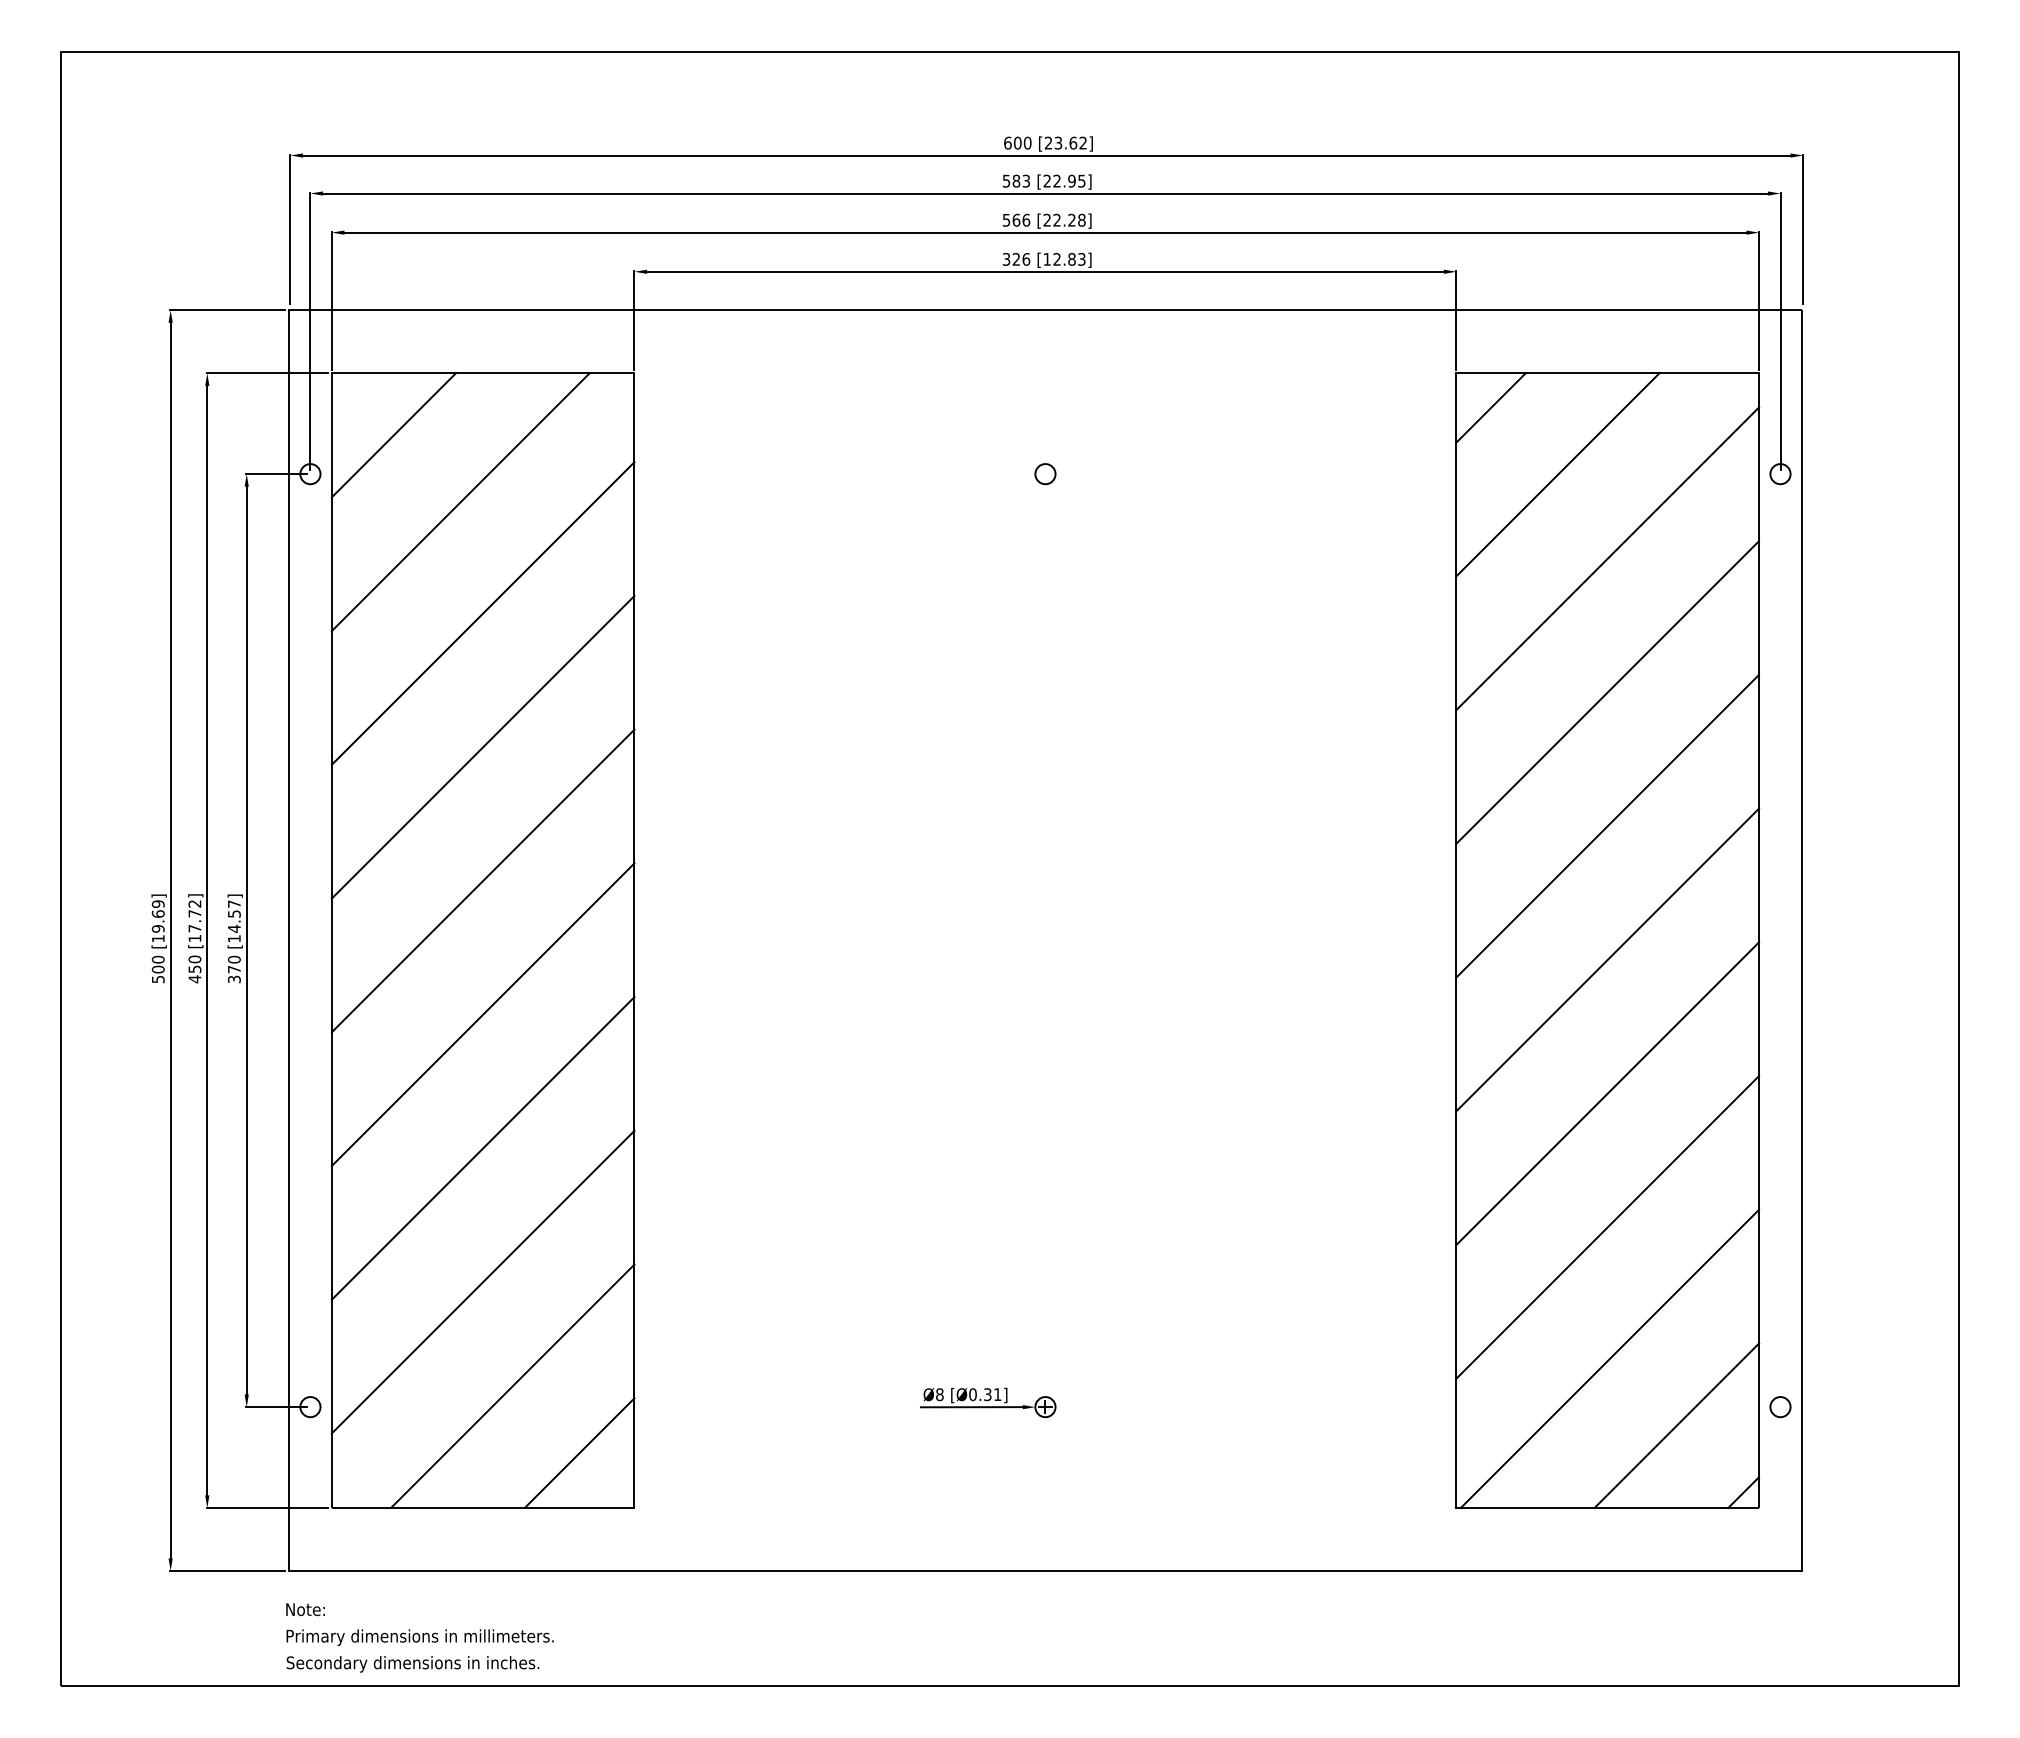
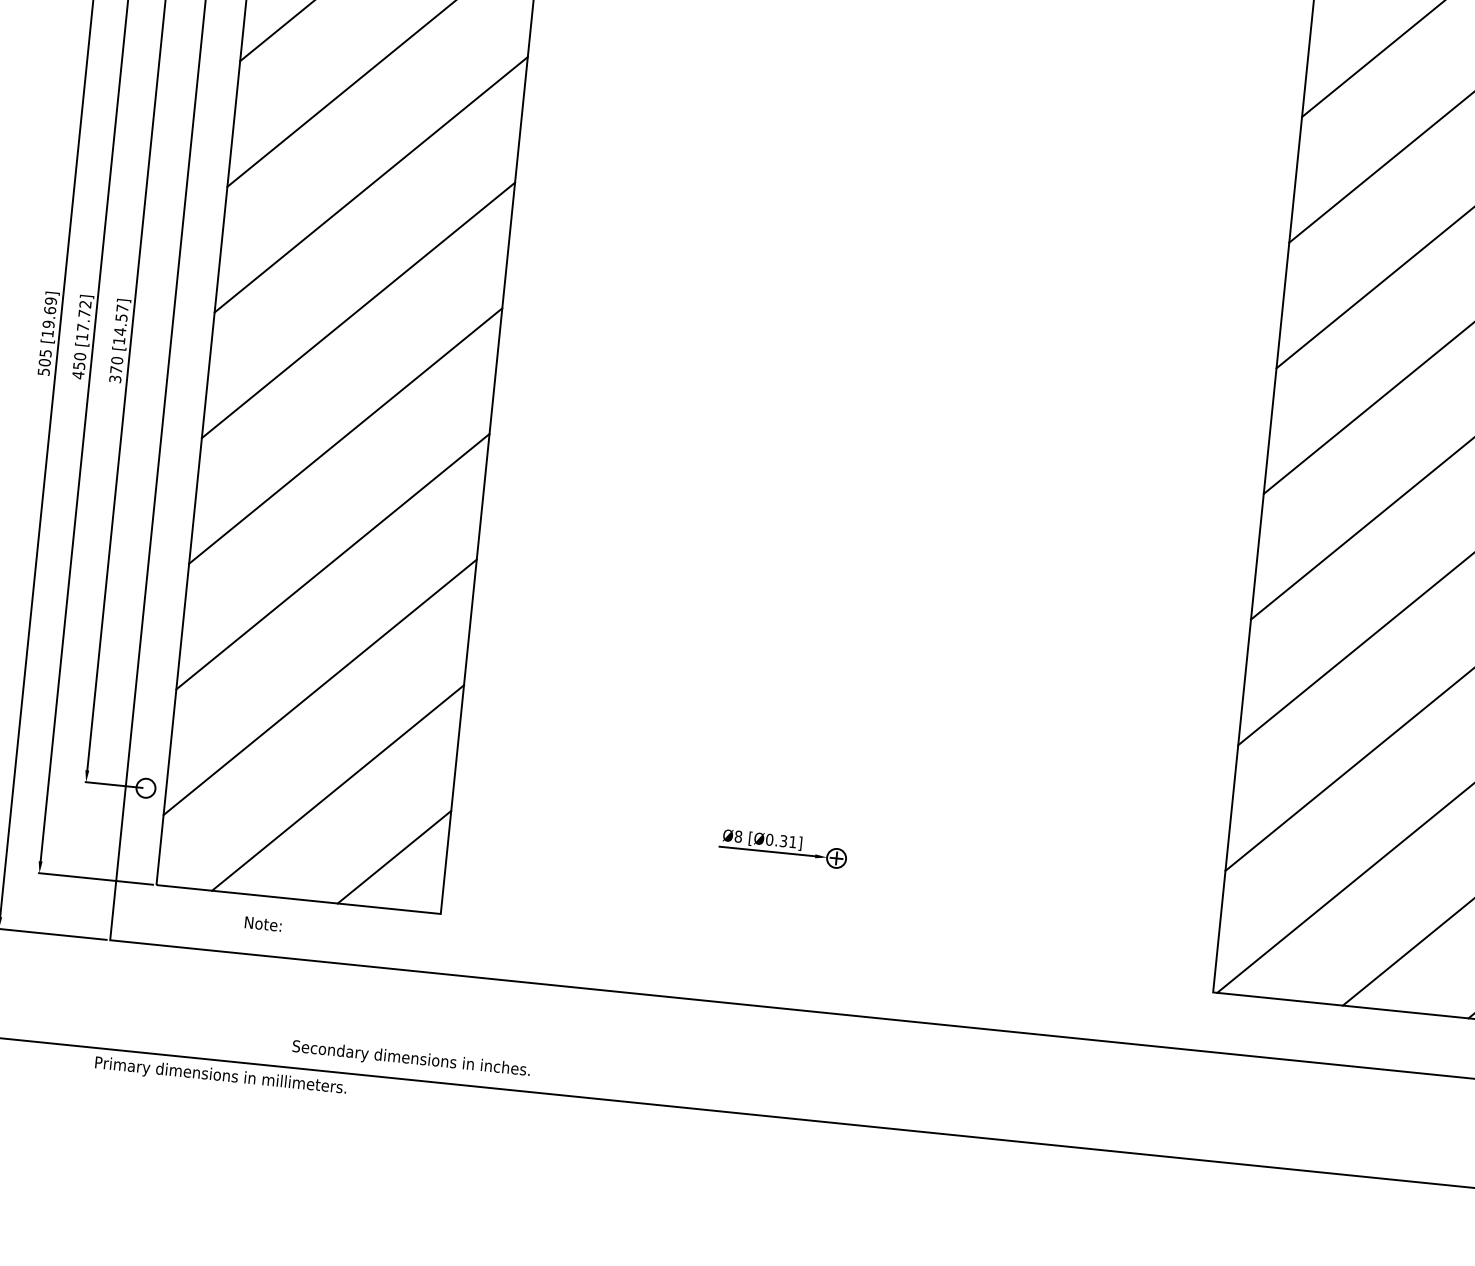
text: (157, 959) -> (45, 353), 500 -> 505
text: (305, 1609) -> (263, 923), moved
text: (419, 1637) -> (220, 1076), moved
text: (412, 1664) -> (410, 1059), moved

